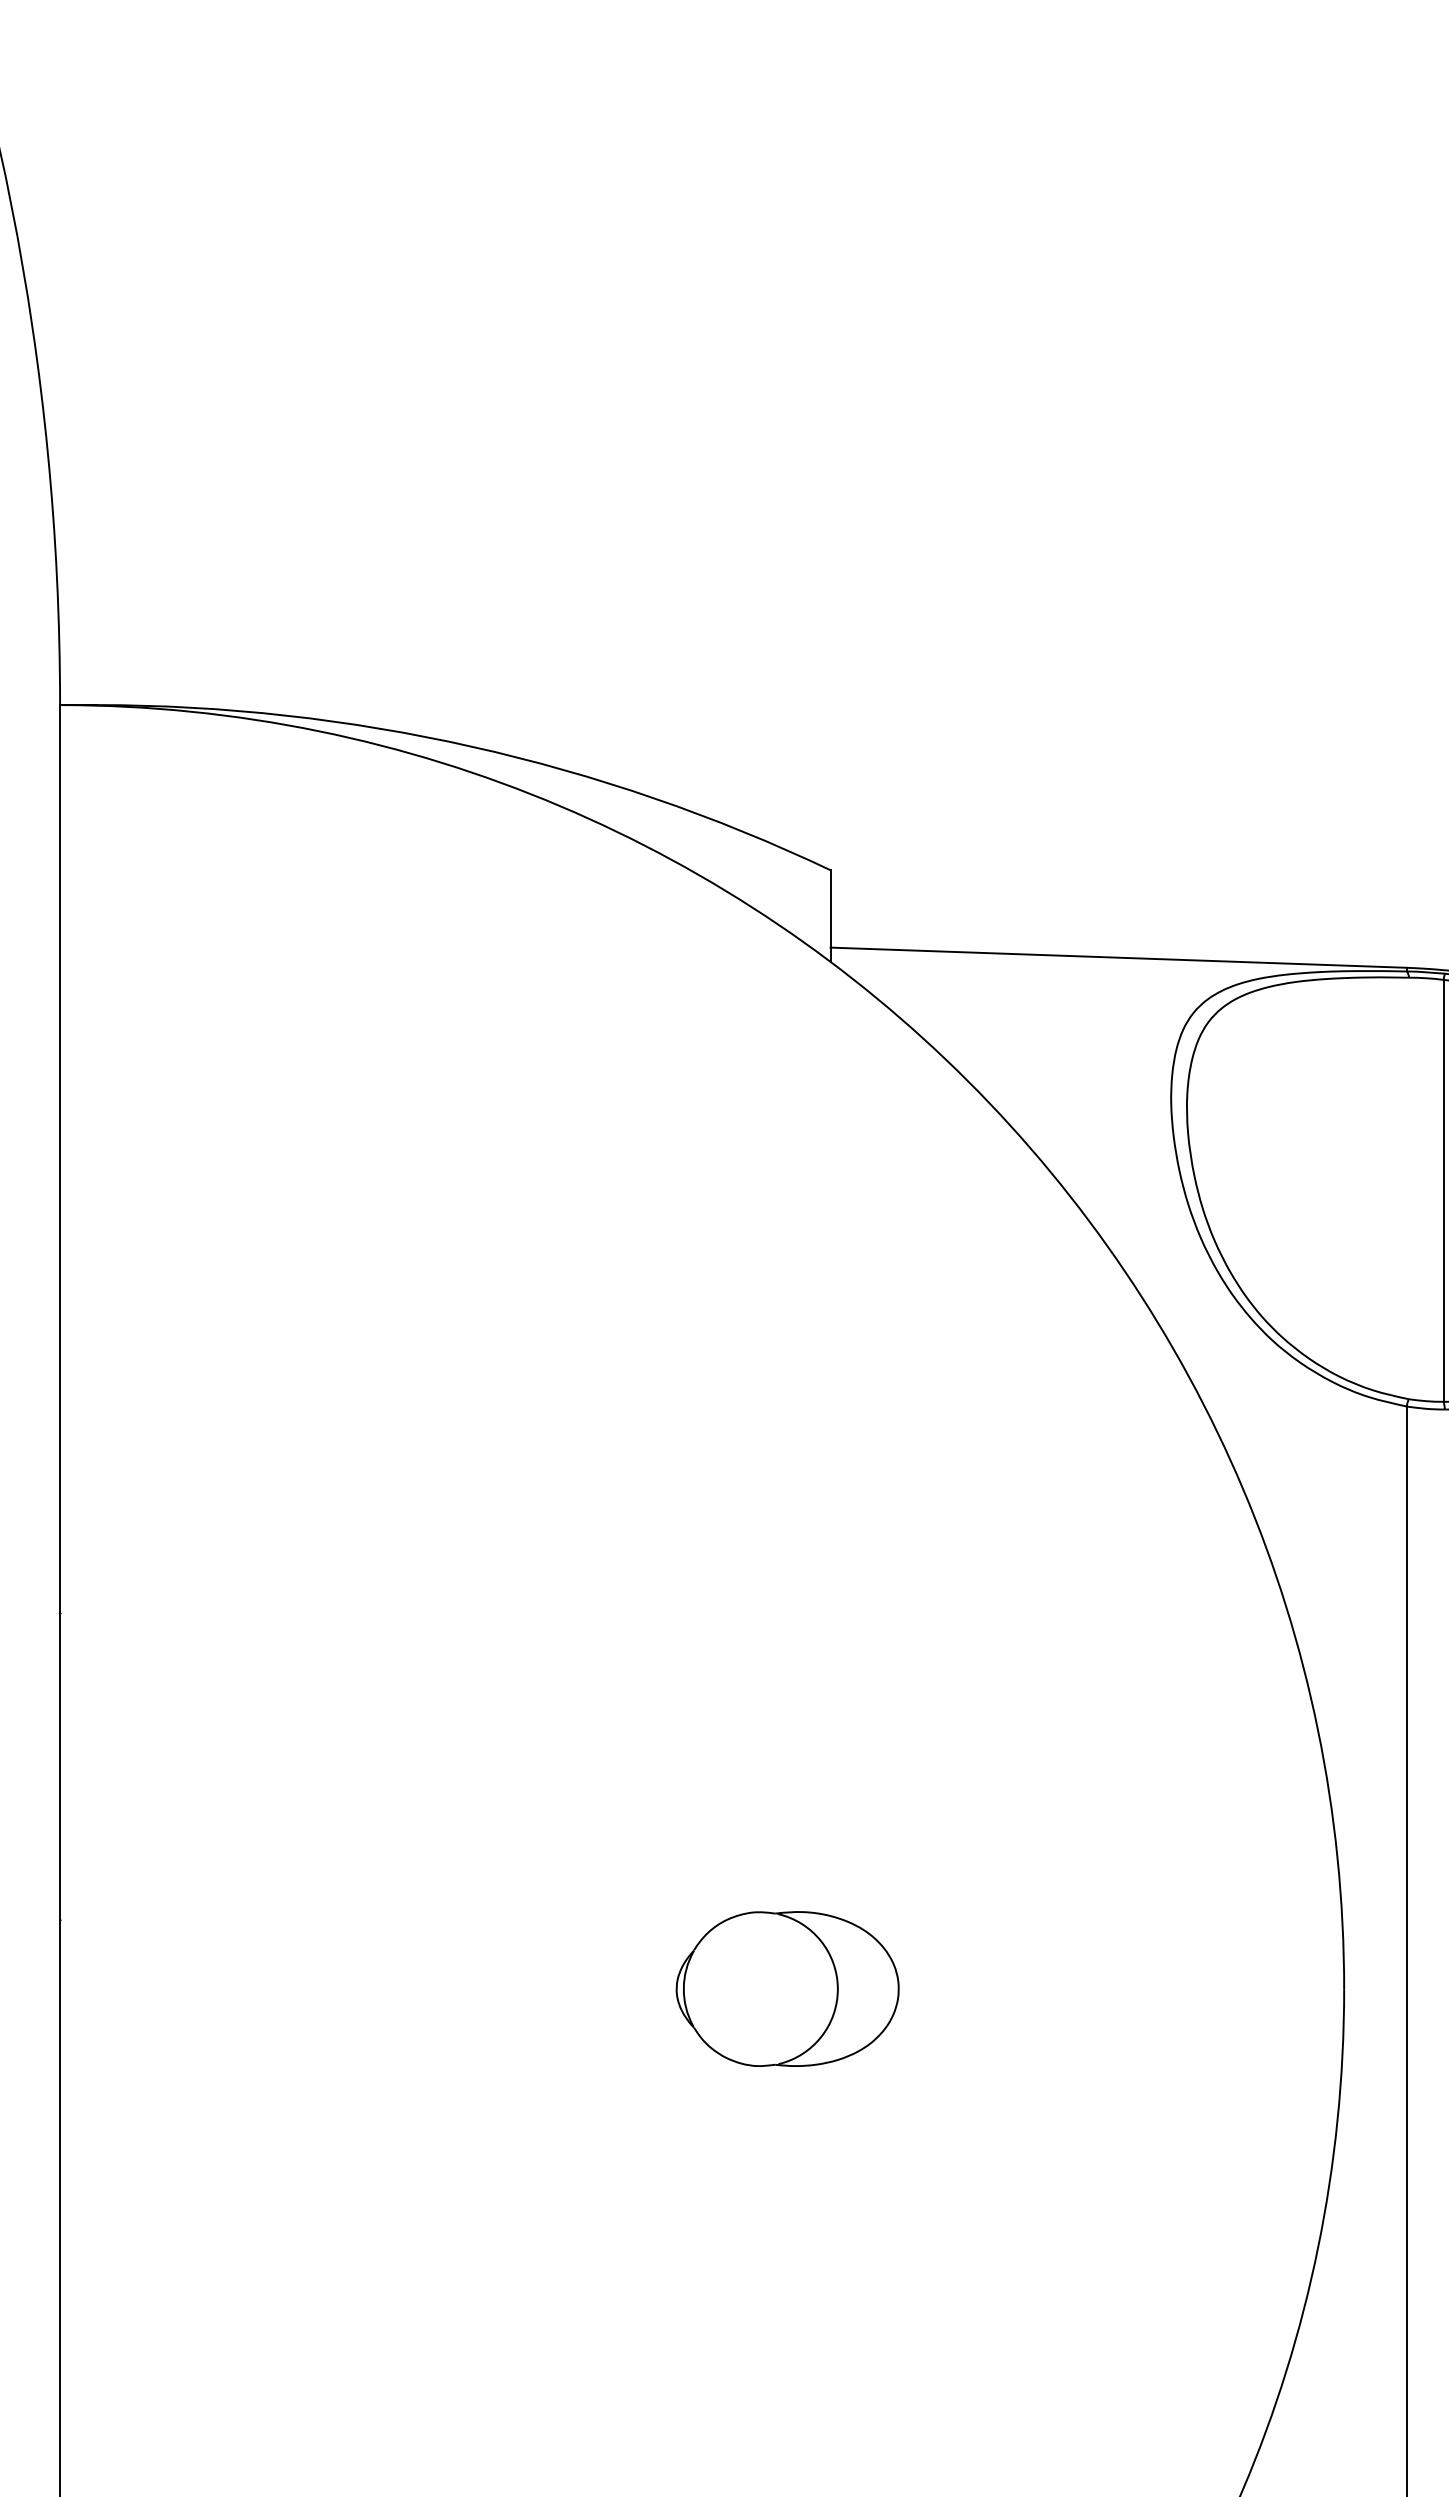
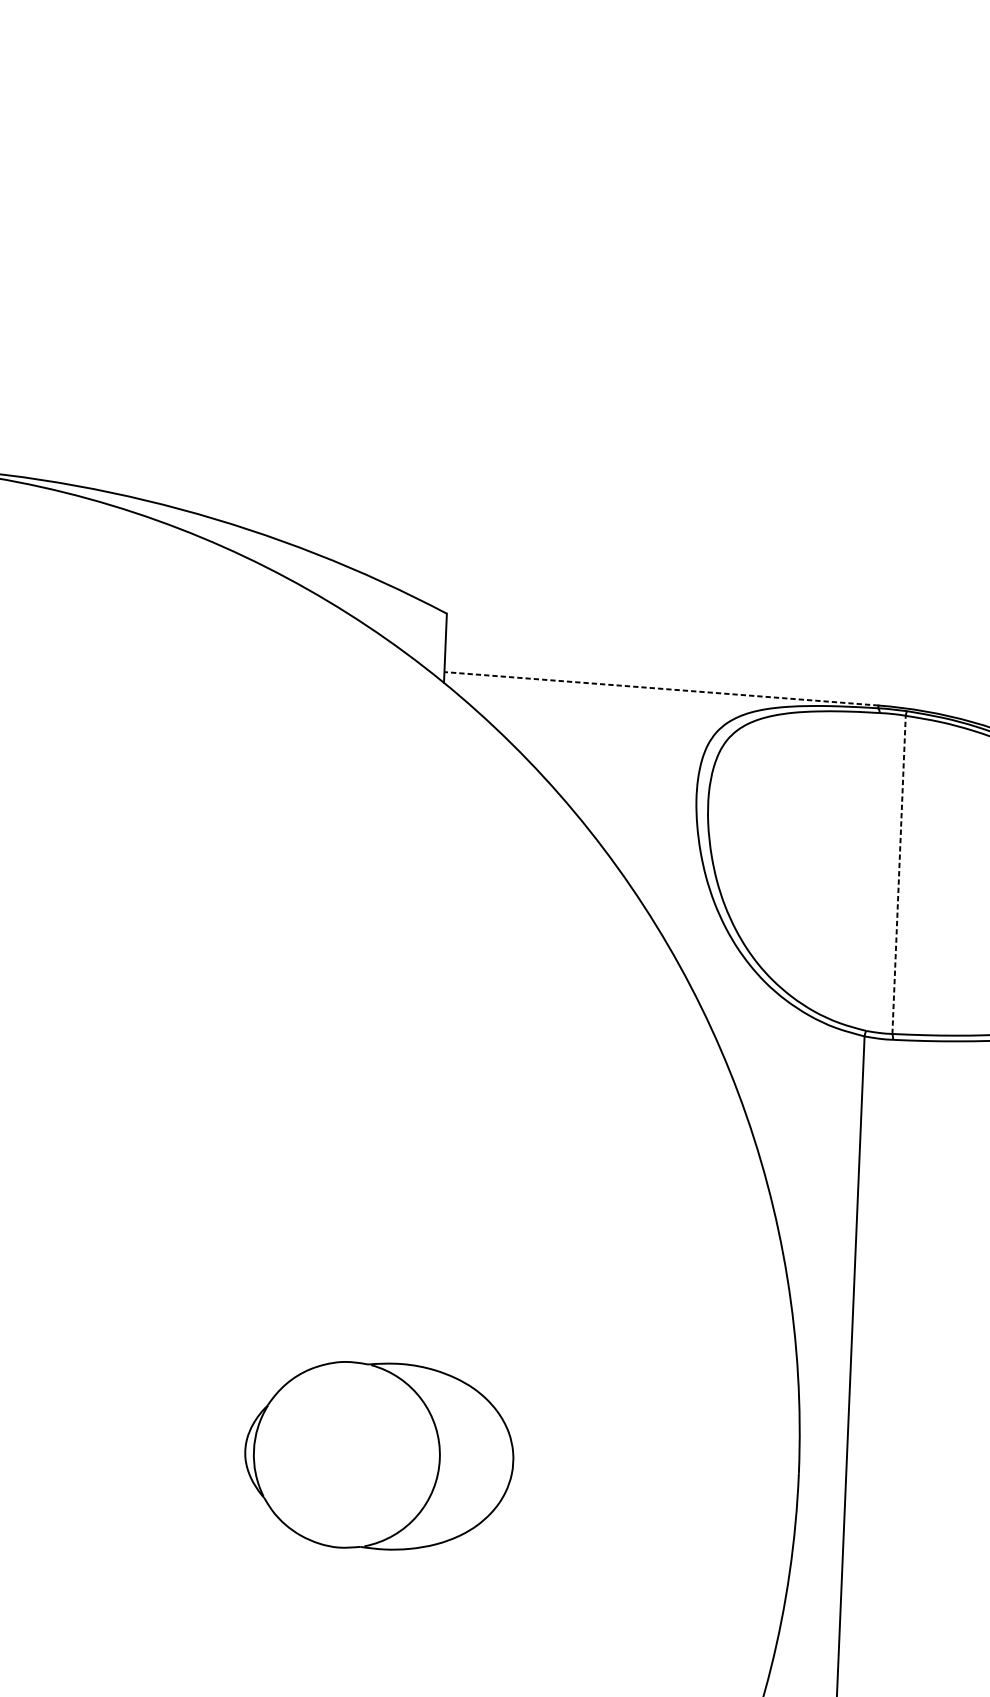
line: (1118, 957) -> (661, 688), solid -> dashed
line: (1443, 1190) -> (899, 874), solid -> dashed
part: (787, 1988) -> (379, 1455), size x1.6

